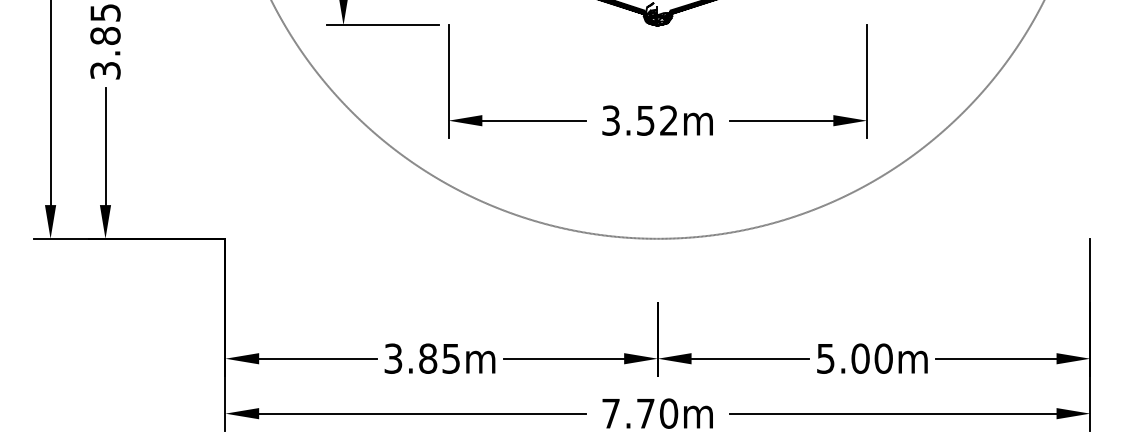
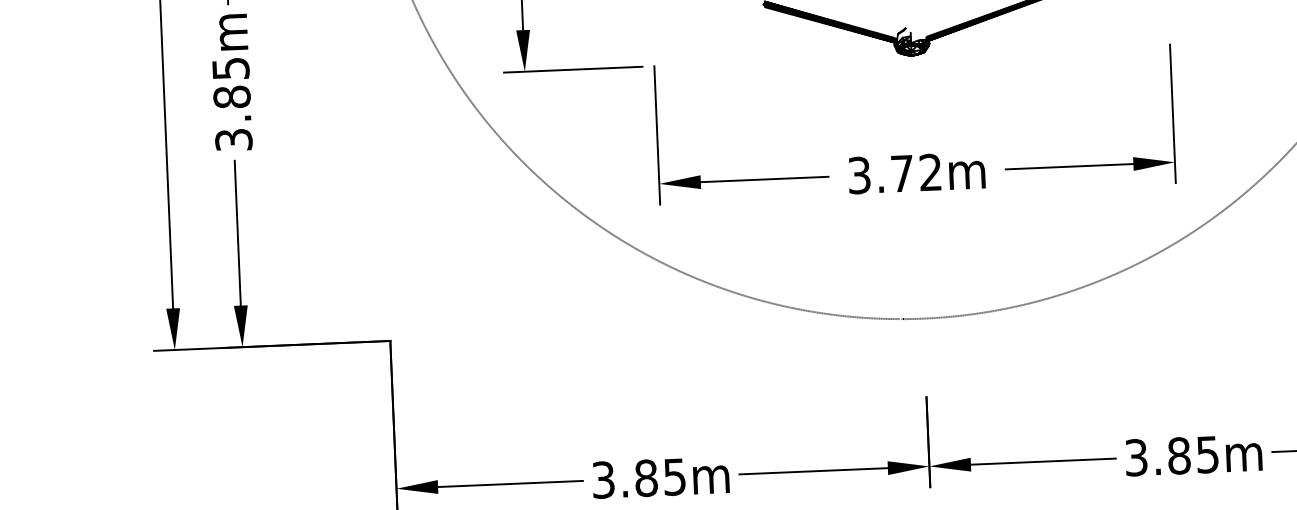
text: (645, 120) -> (901, 173), 3.52m -> 3.72m
text: (854, 358) -> (1171, 455), 5.00m -> 3.85m

